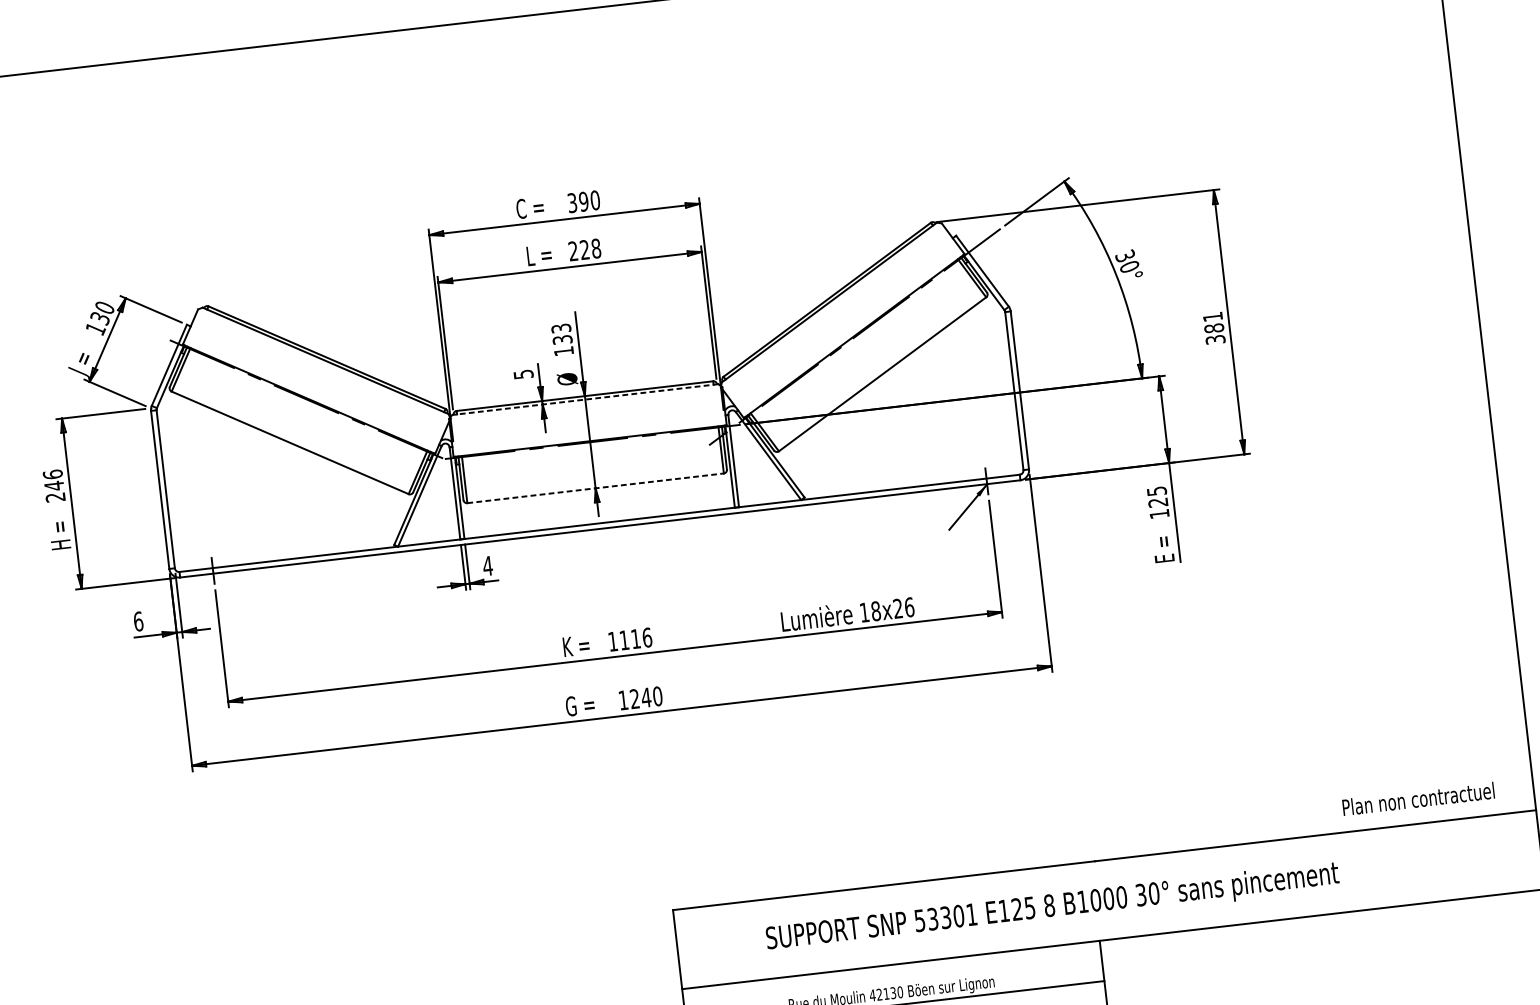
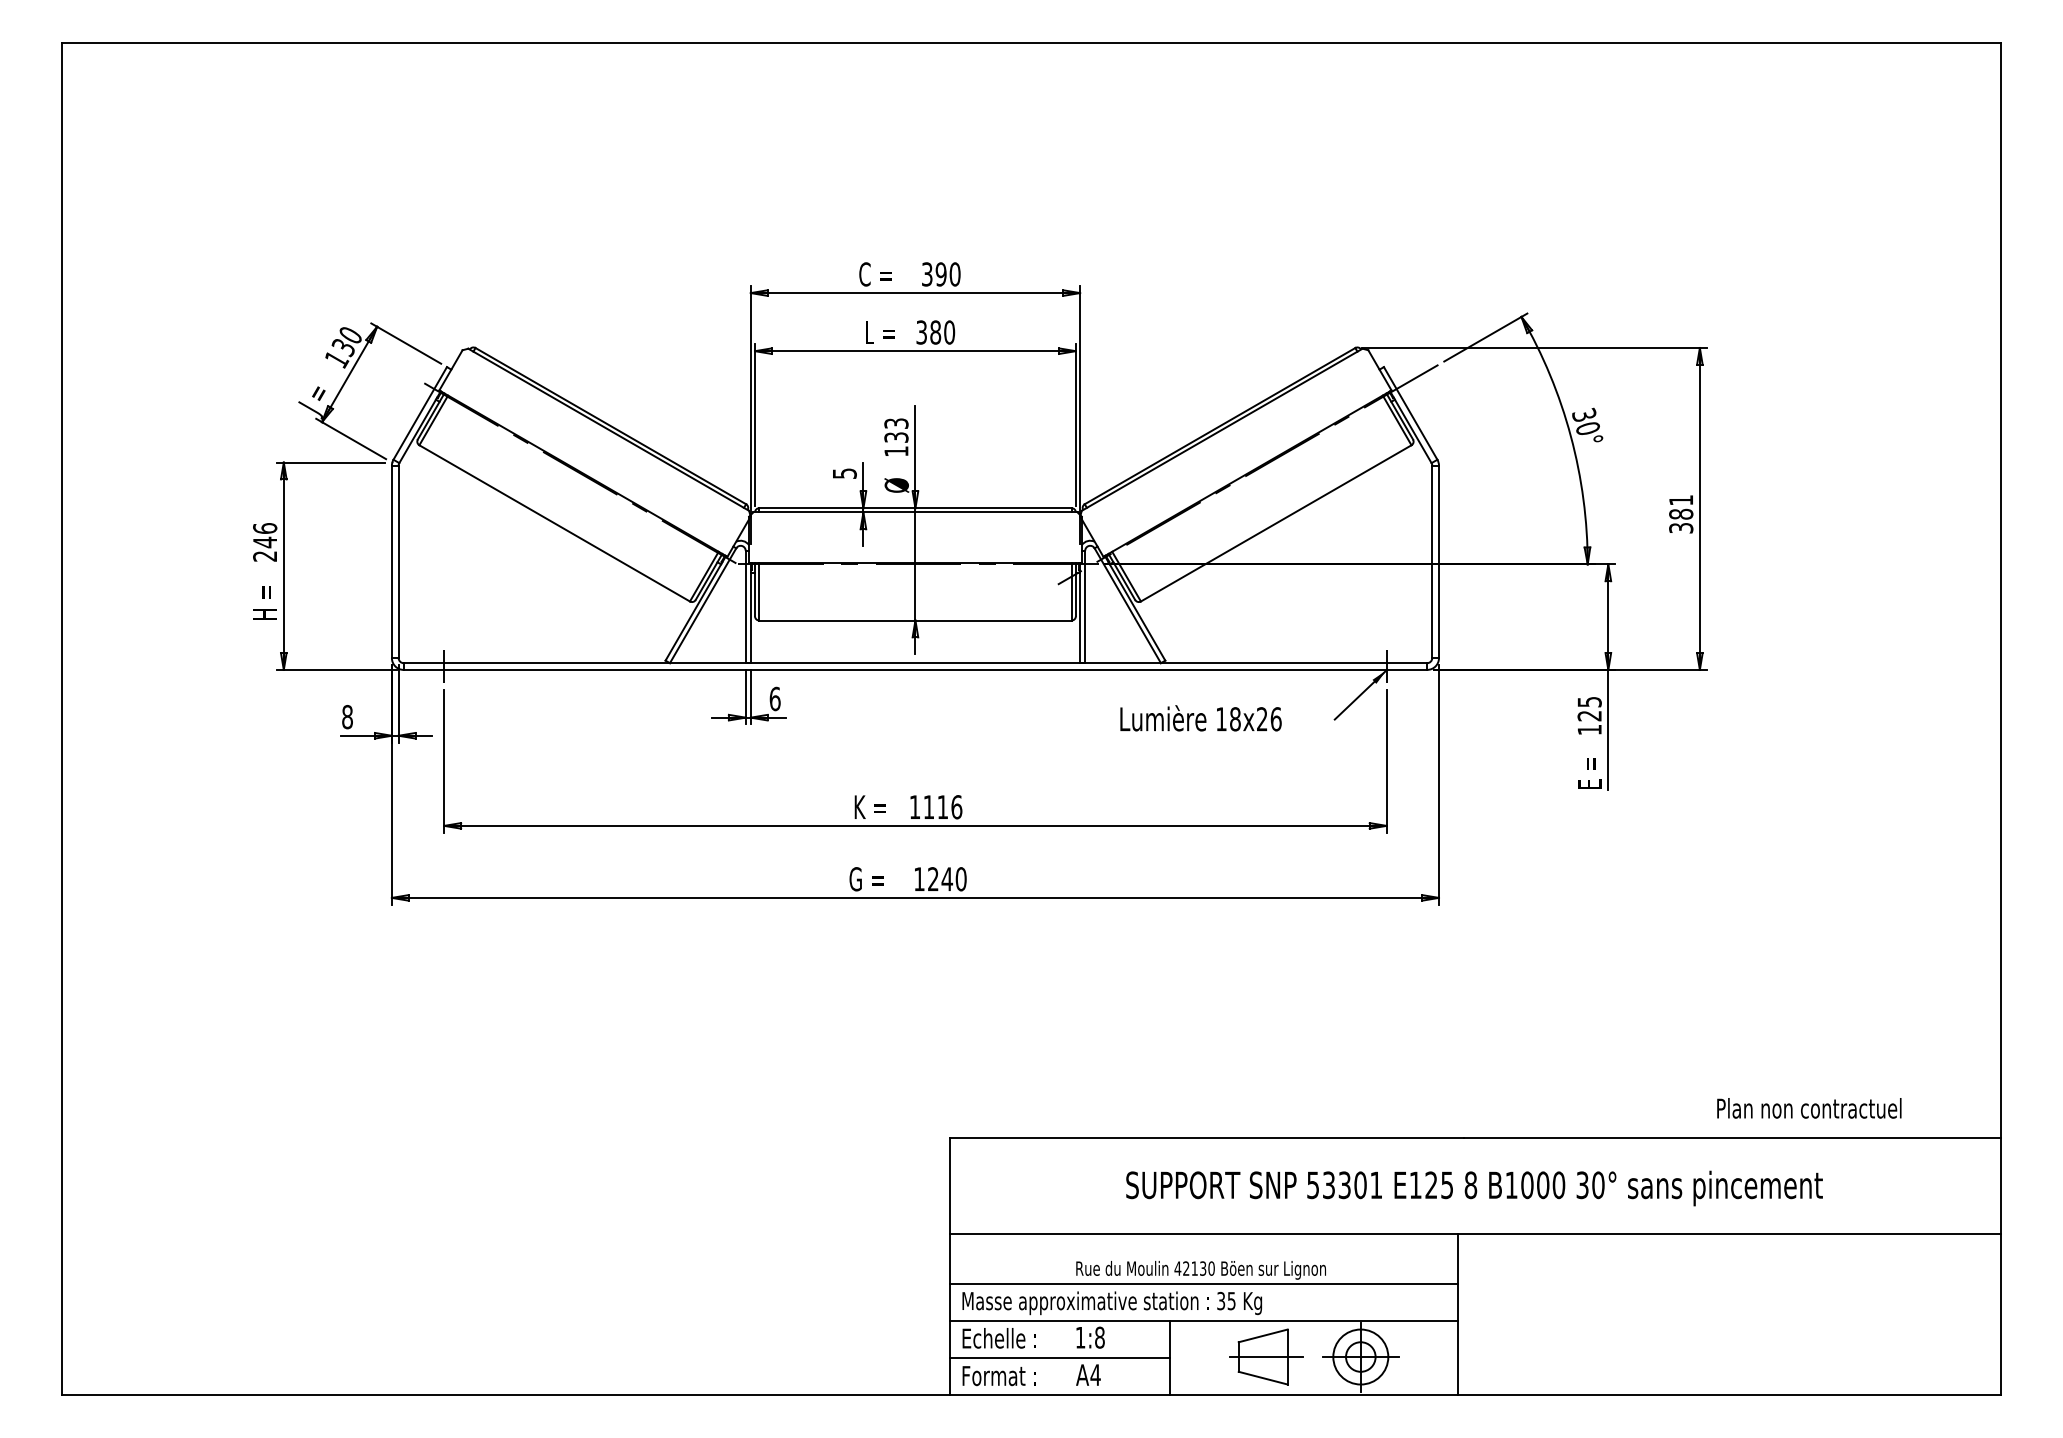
text: (584, 249) -> (935, 332), 228 -> 380
line: (584, 399) -> (914, 512), dashed -> solid
line: (595, 488) -> (915, 620), dashed -> solid
text: (487, 565) -> (774, 698), 4 -> 6
text: (847, 613) -> (1200, 718), moved
text: (138, 621) -> (347, 716), 6 -> 8
text: (1418, 799) -> (1809, 1108), moved
text: (1052, 908) -> (1474, 1188), moved

